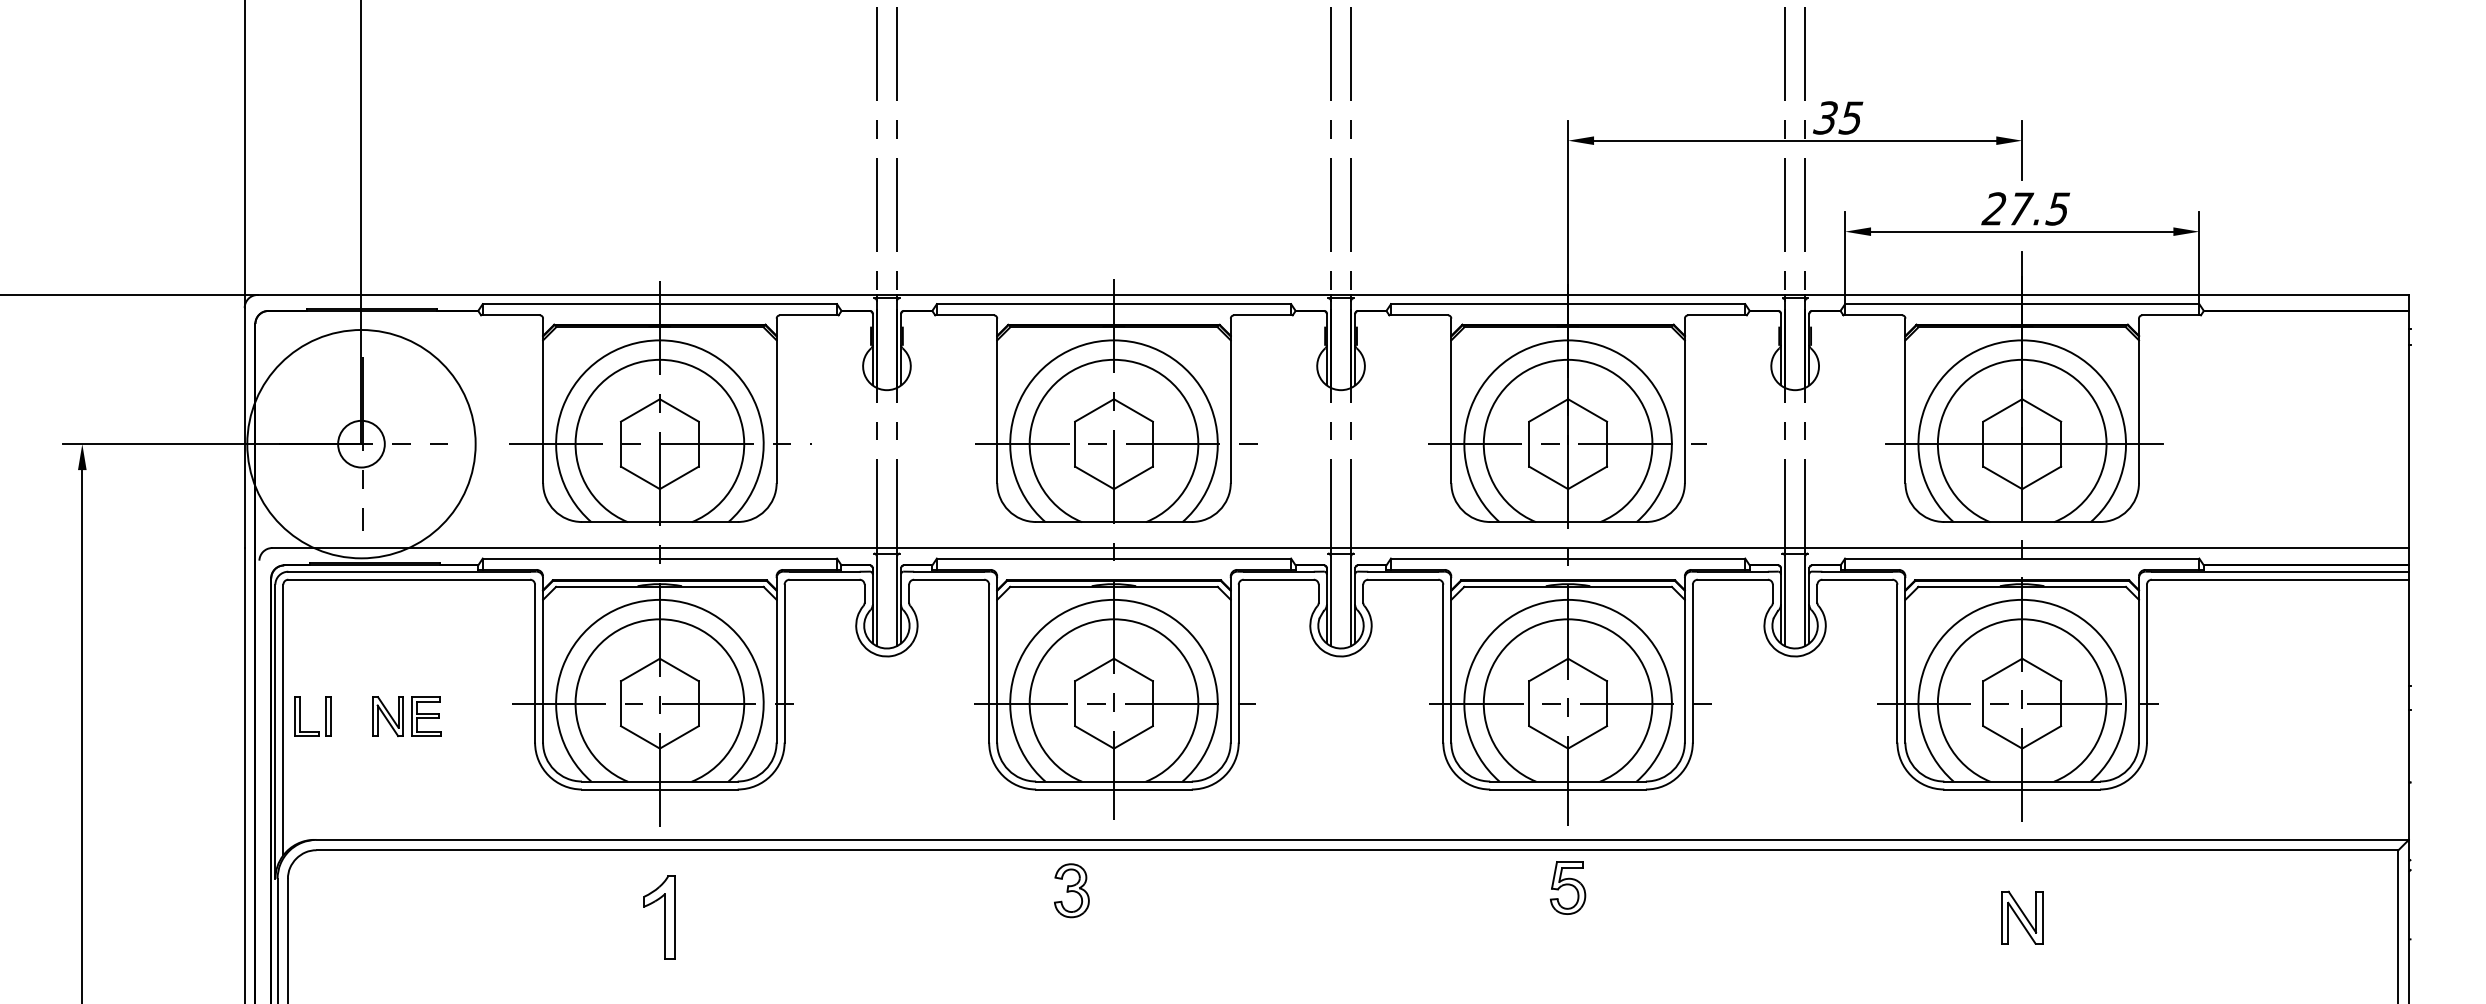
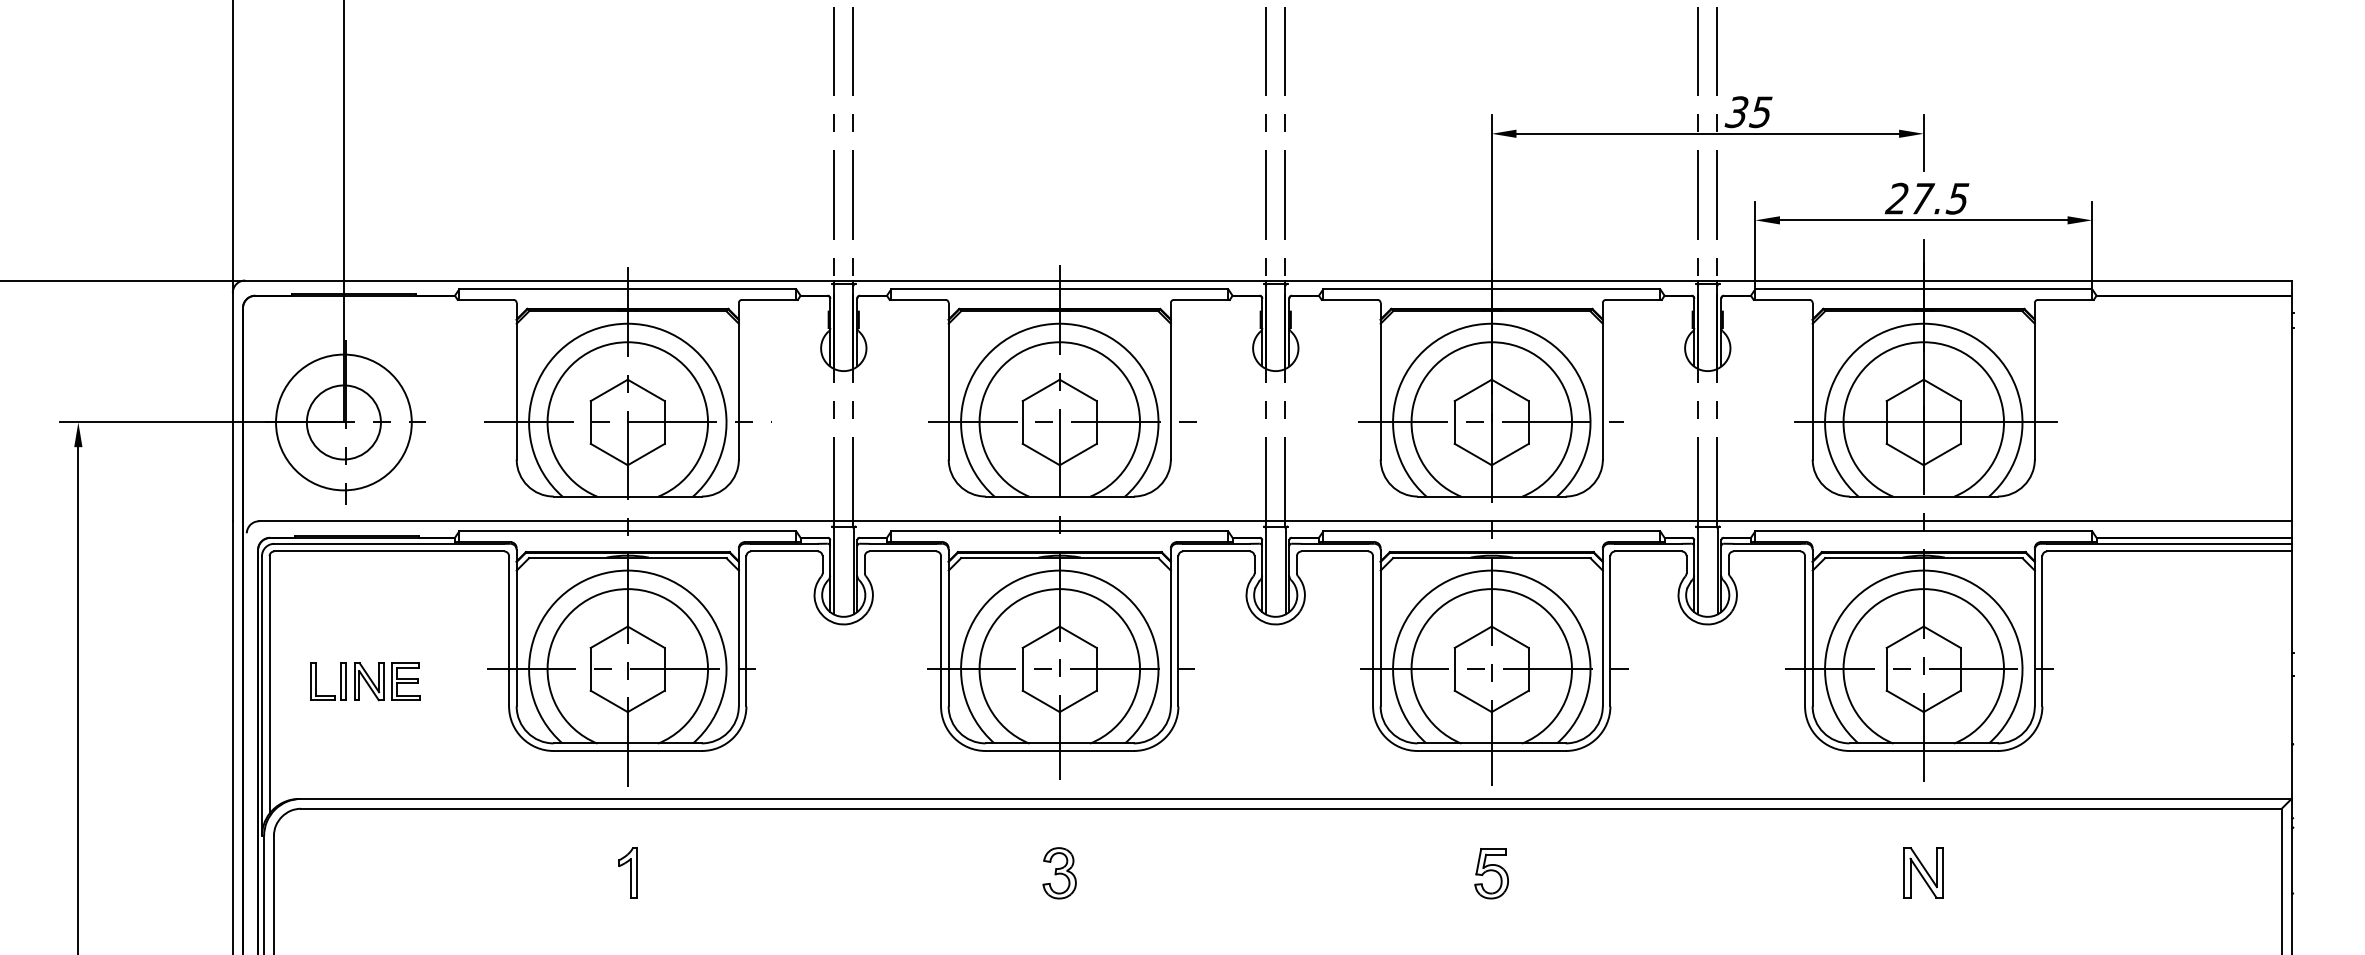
circle: (361, 444) -> (343, 422), size x0.62
circle: (361, 444) -> (343, 422), size x1.67
part: (300, 716) -> (316, 681), moved
part: (1567, 887) -> (1491, 873), moved
part: (1071, 890) -> (1059, 873), moved
part: (659, 917) -> (627, 872), size x0.62

